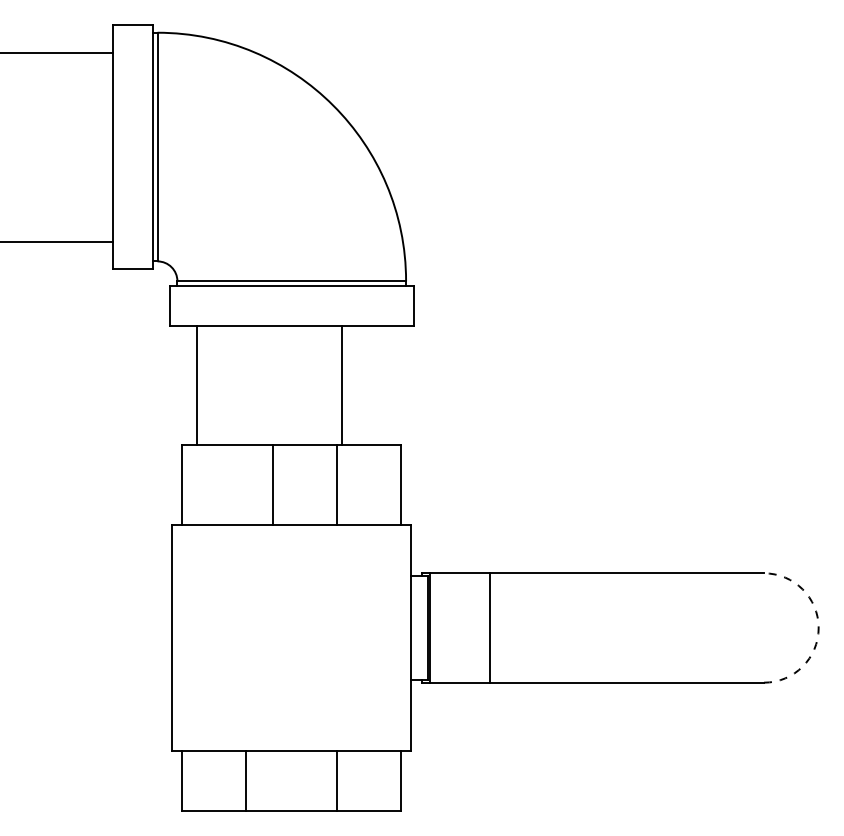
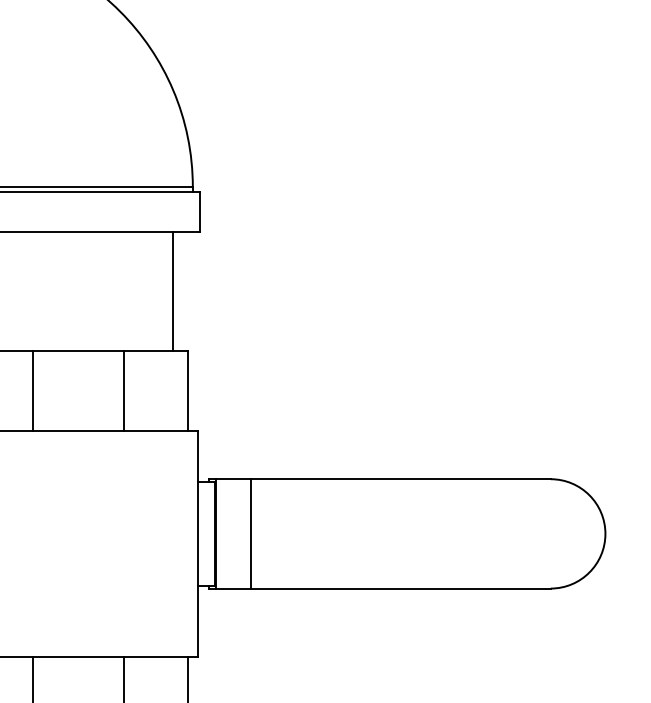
line: (342, 385) -> (173, 291), moved
line: (273, 484) -> (33, 390), moved
line: (490, 627) -> (251, 533), moved
arc: (818, 628) -> (605, 534), dashed -> solid

